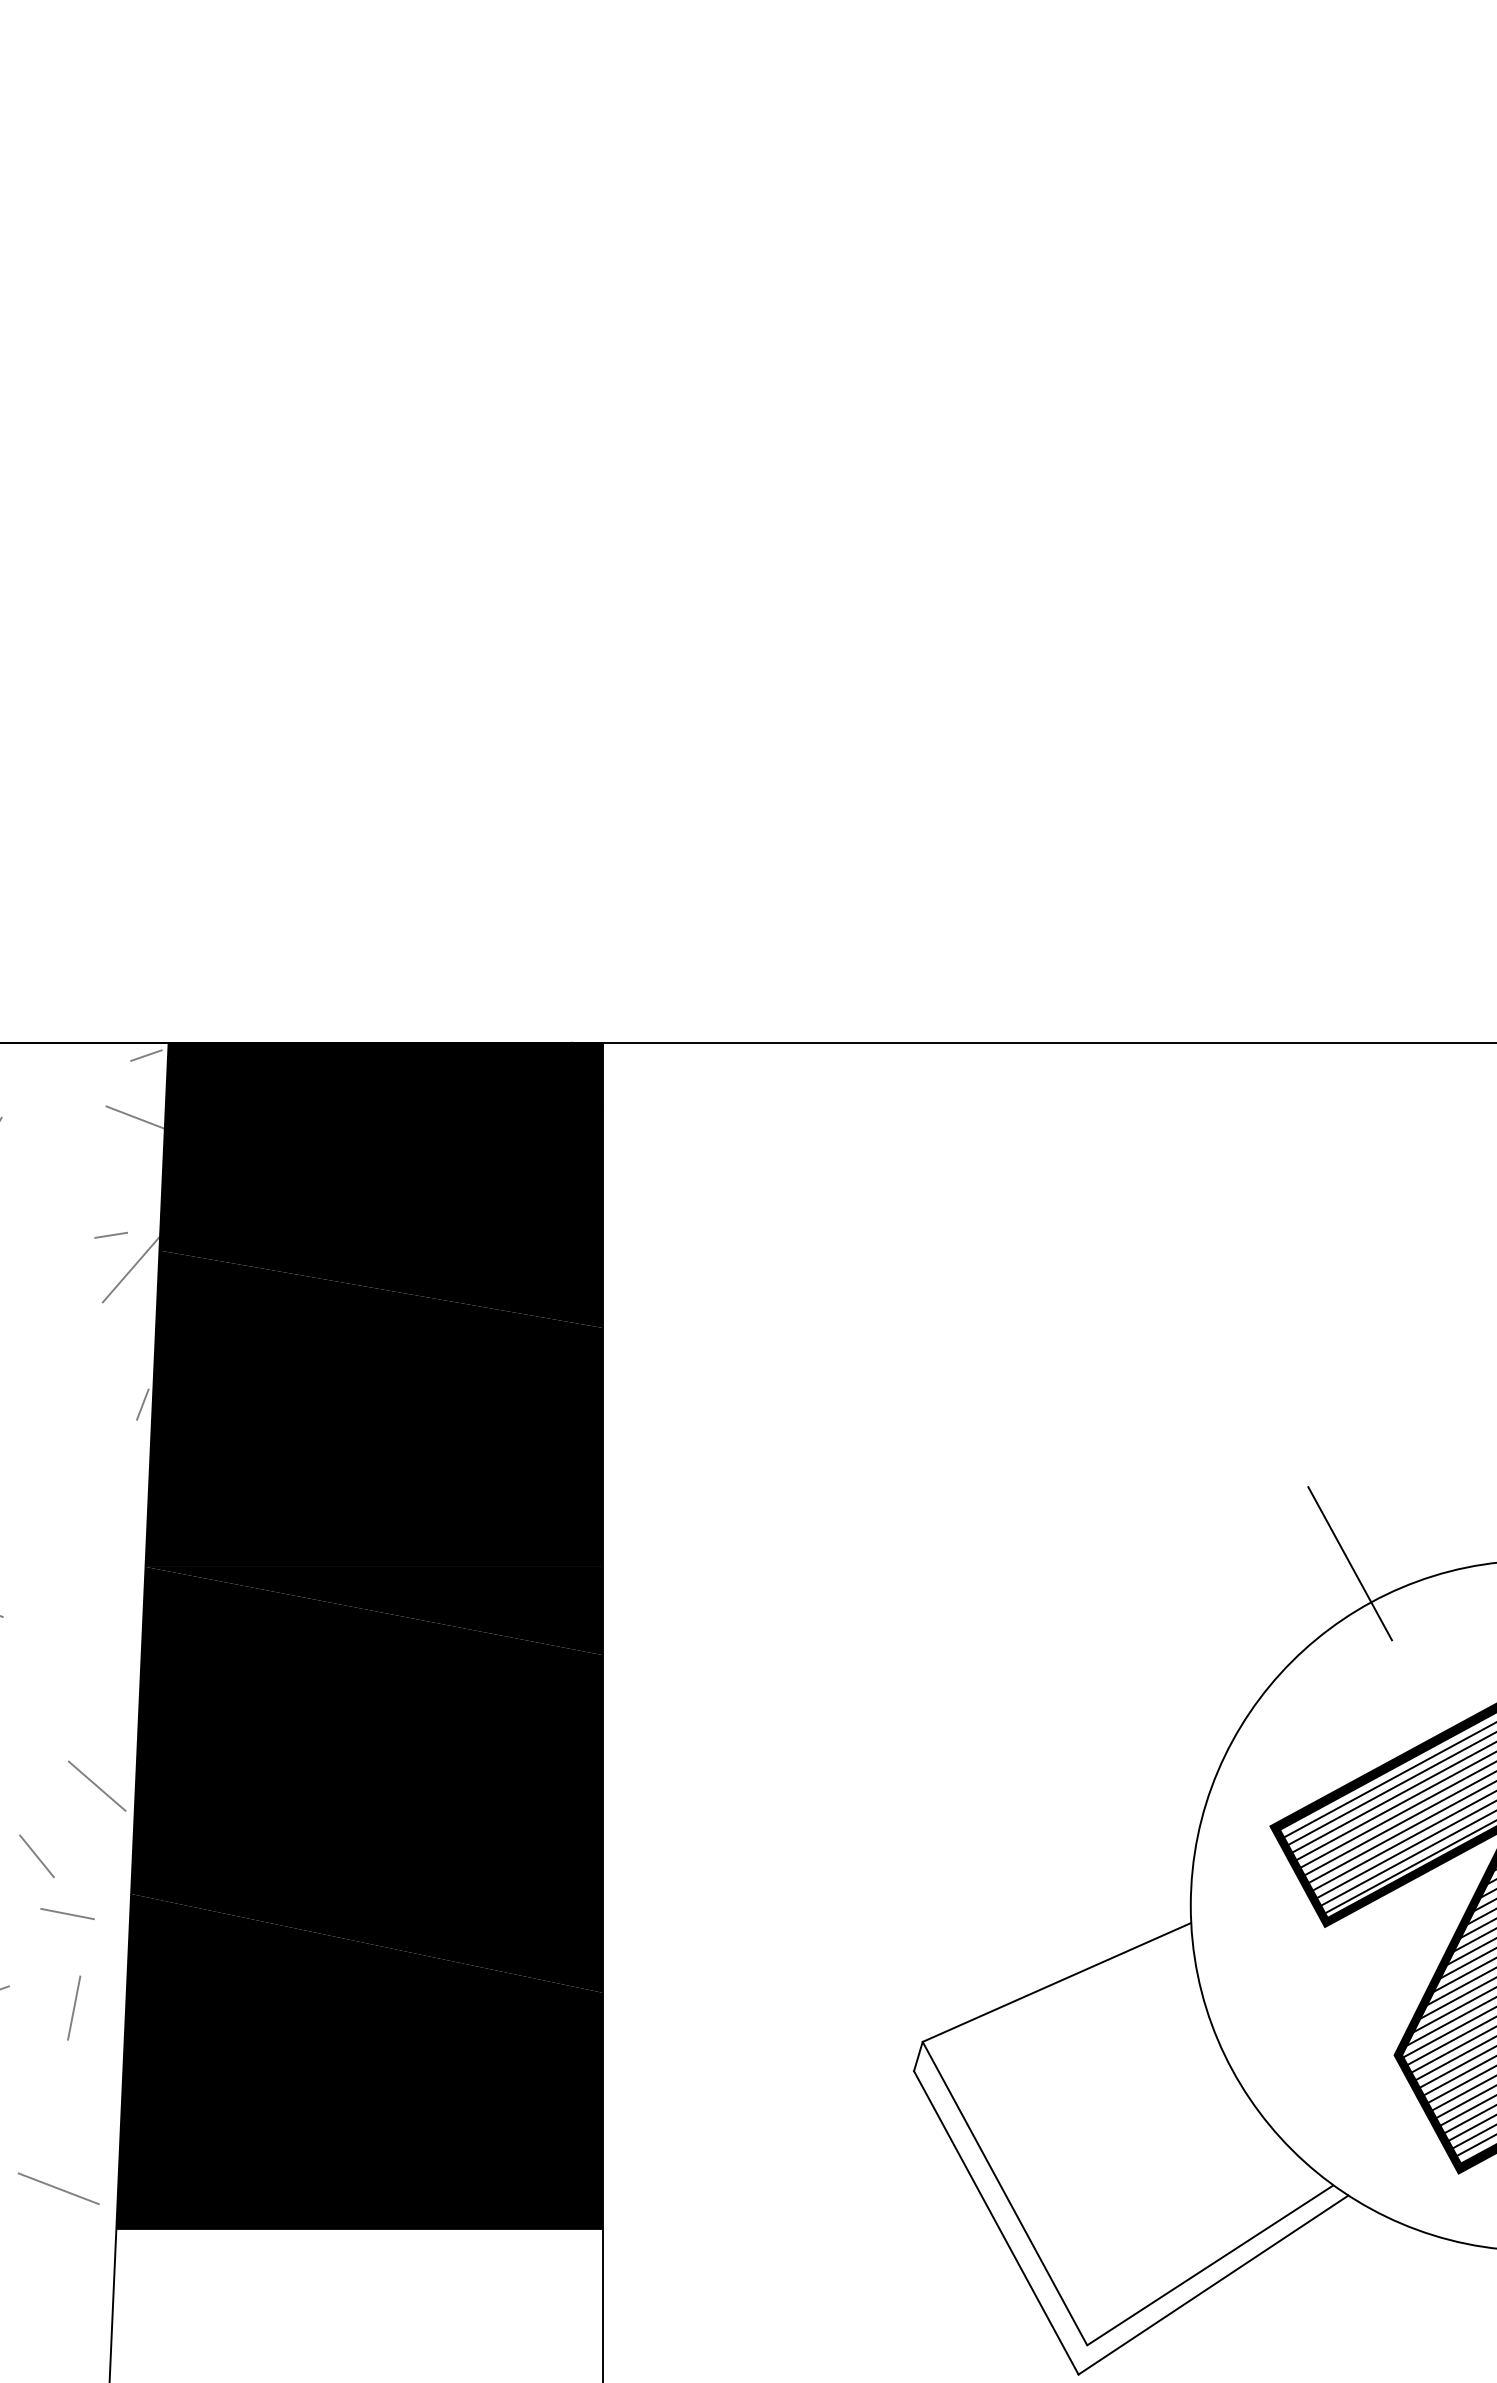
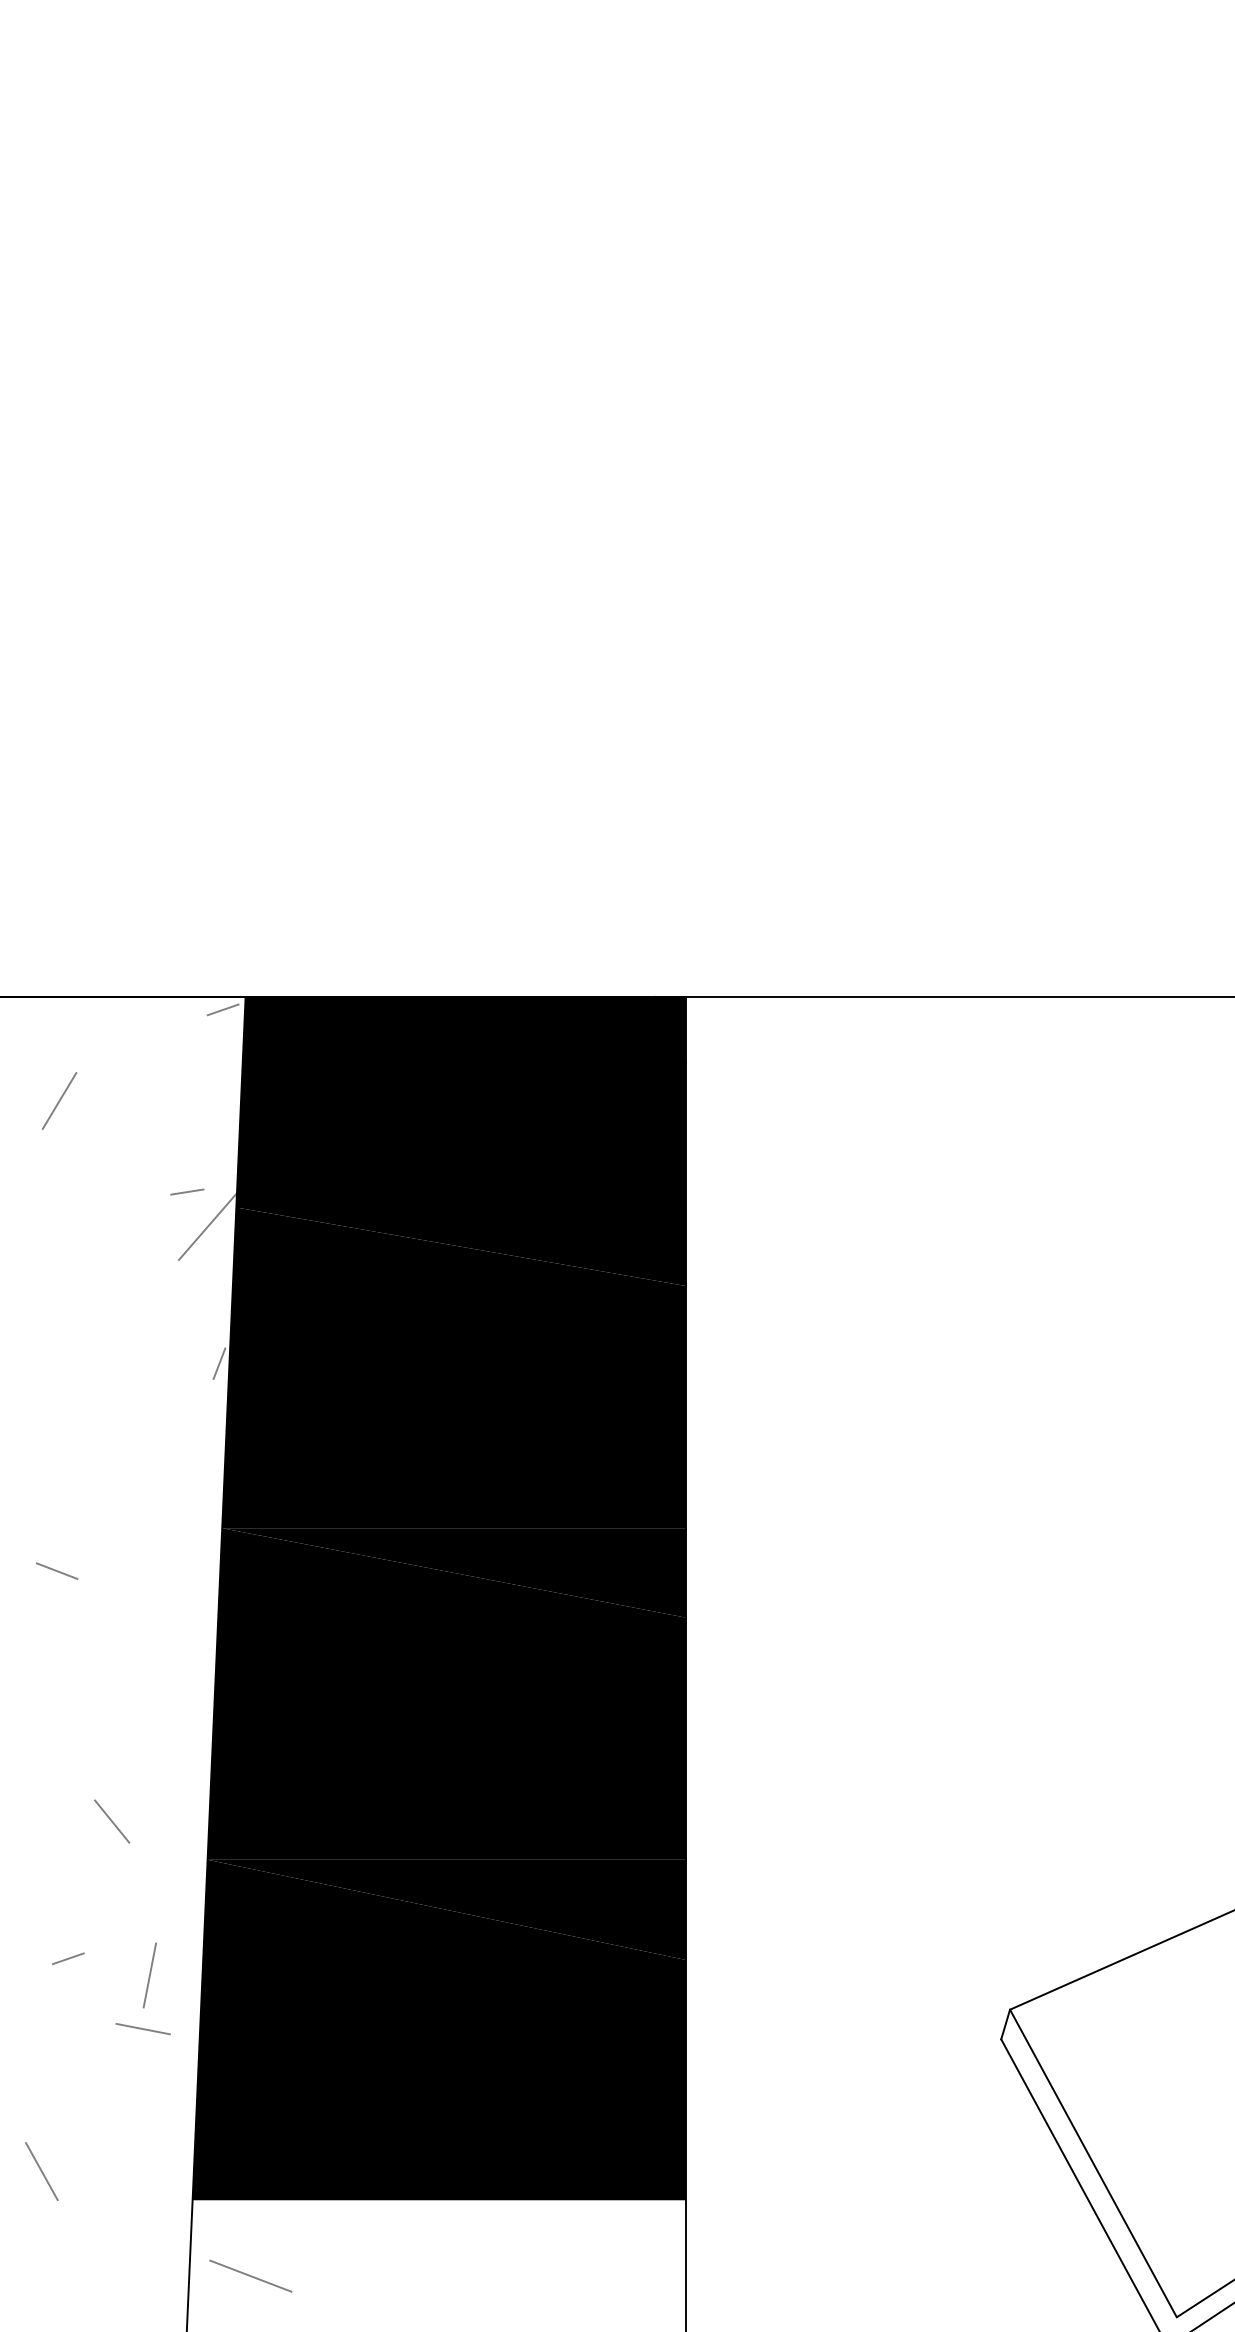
line: (135, 1117) -> (212, 1072), removed
line: (96, 1785) -> (172, 1749), removed
line: (67, 1913) -> (143, 2028), moved
line: (58, 2188) -> (250, 2275), moved

